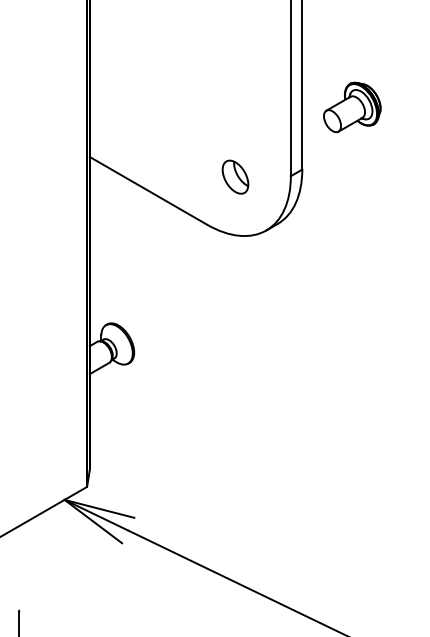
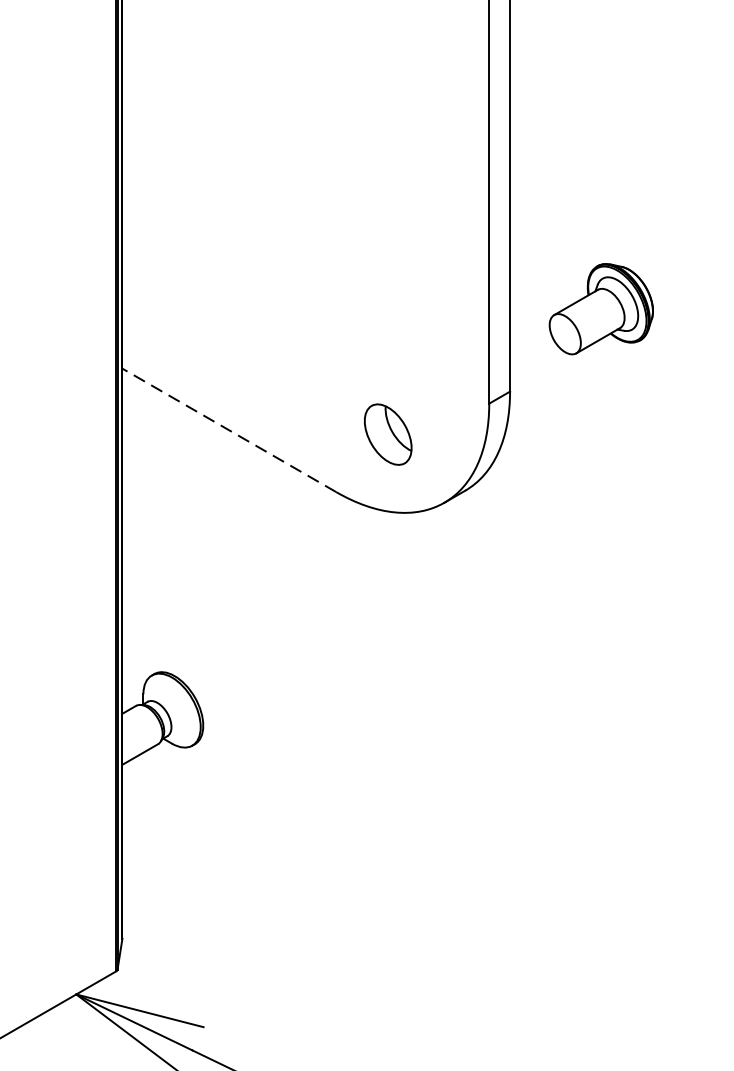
part: (352, 107) -> (601, 309), moved
part: (235, 176) -> (388, 433), moved
line: (148, 190) -> (229, 429), solid -> dashed

